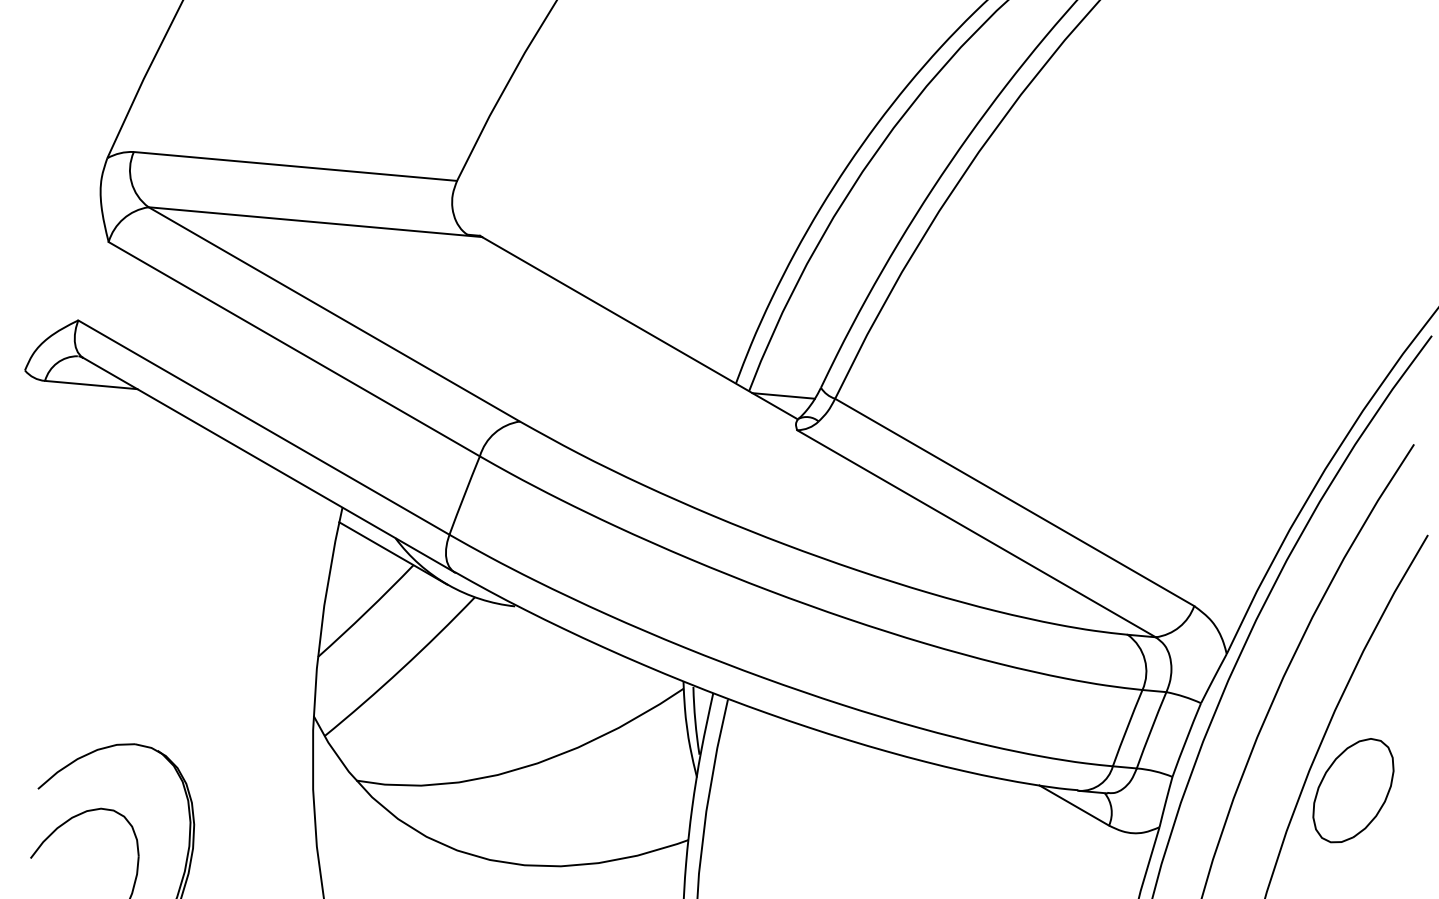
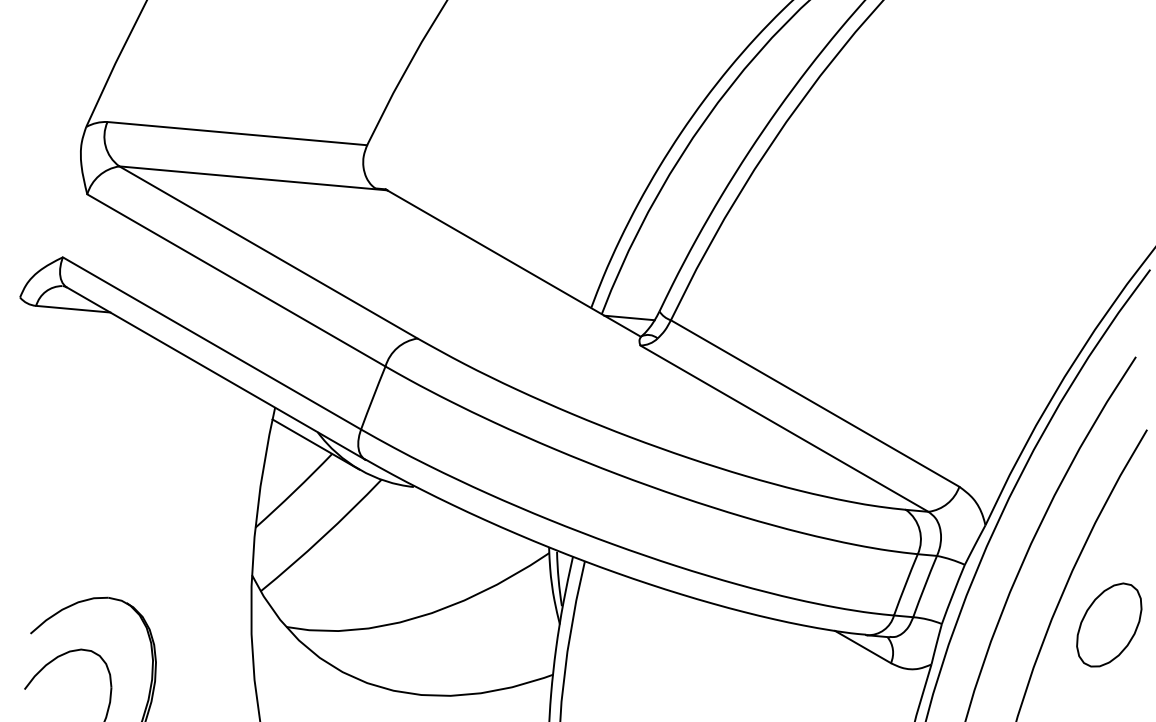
part: (1353, 789) -> (1109, 624), moved

